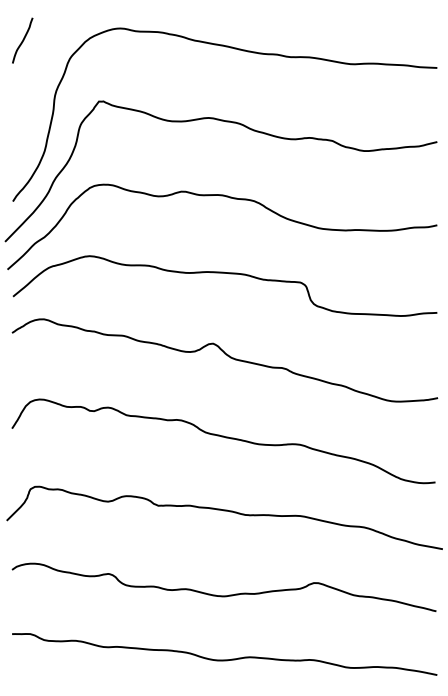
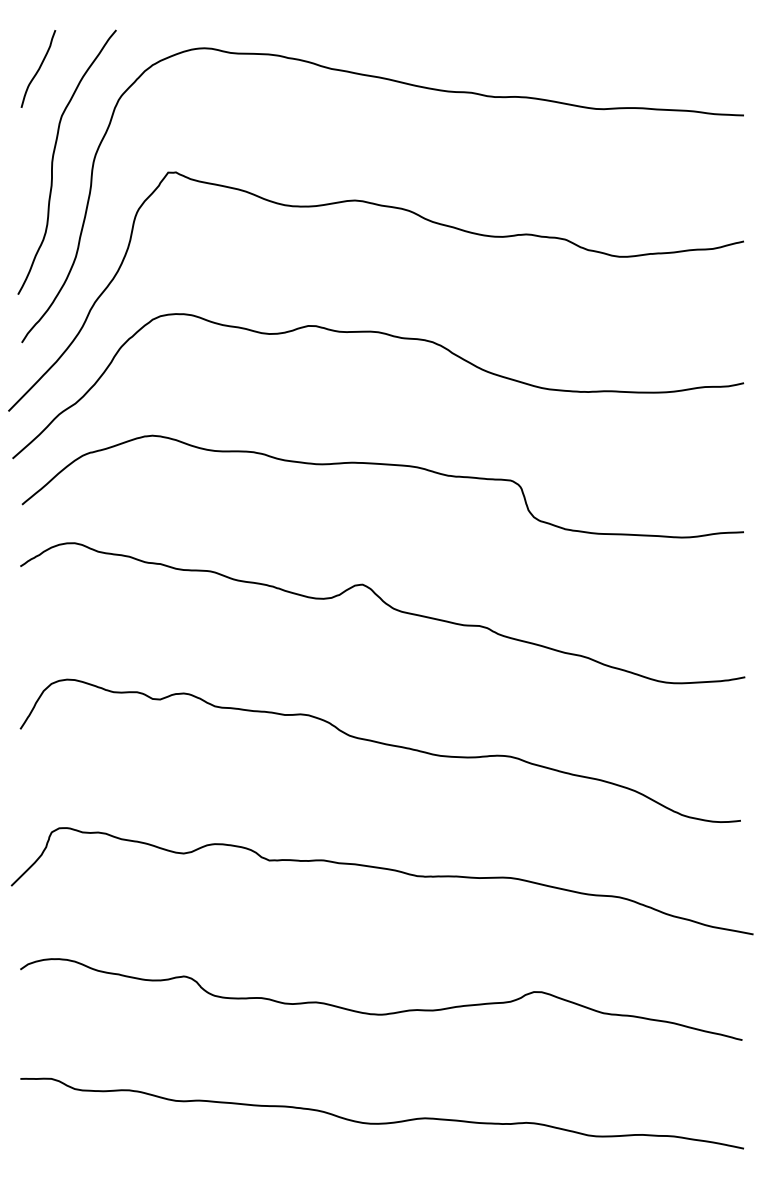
curve: (32, 92) -> (55, 157), added

